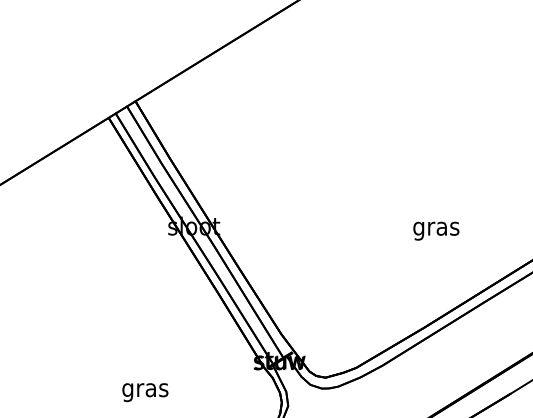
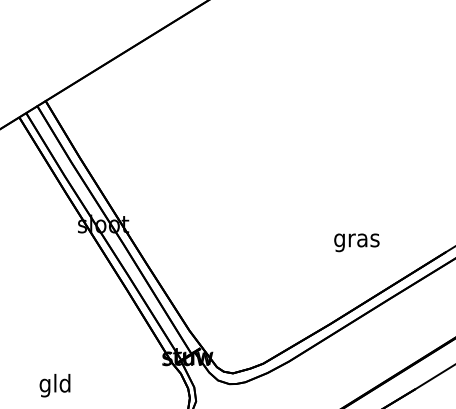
text: (436, 230) -> (357, 242), moved
text: (145, 390) -> (55, 386), gras -> gld

